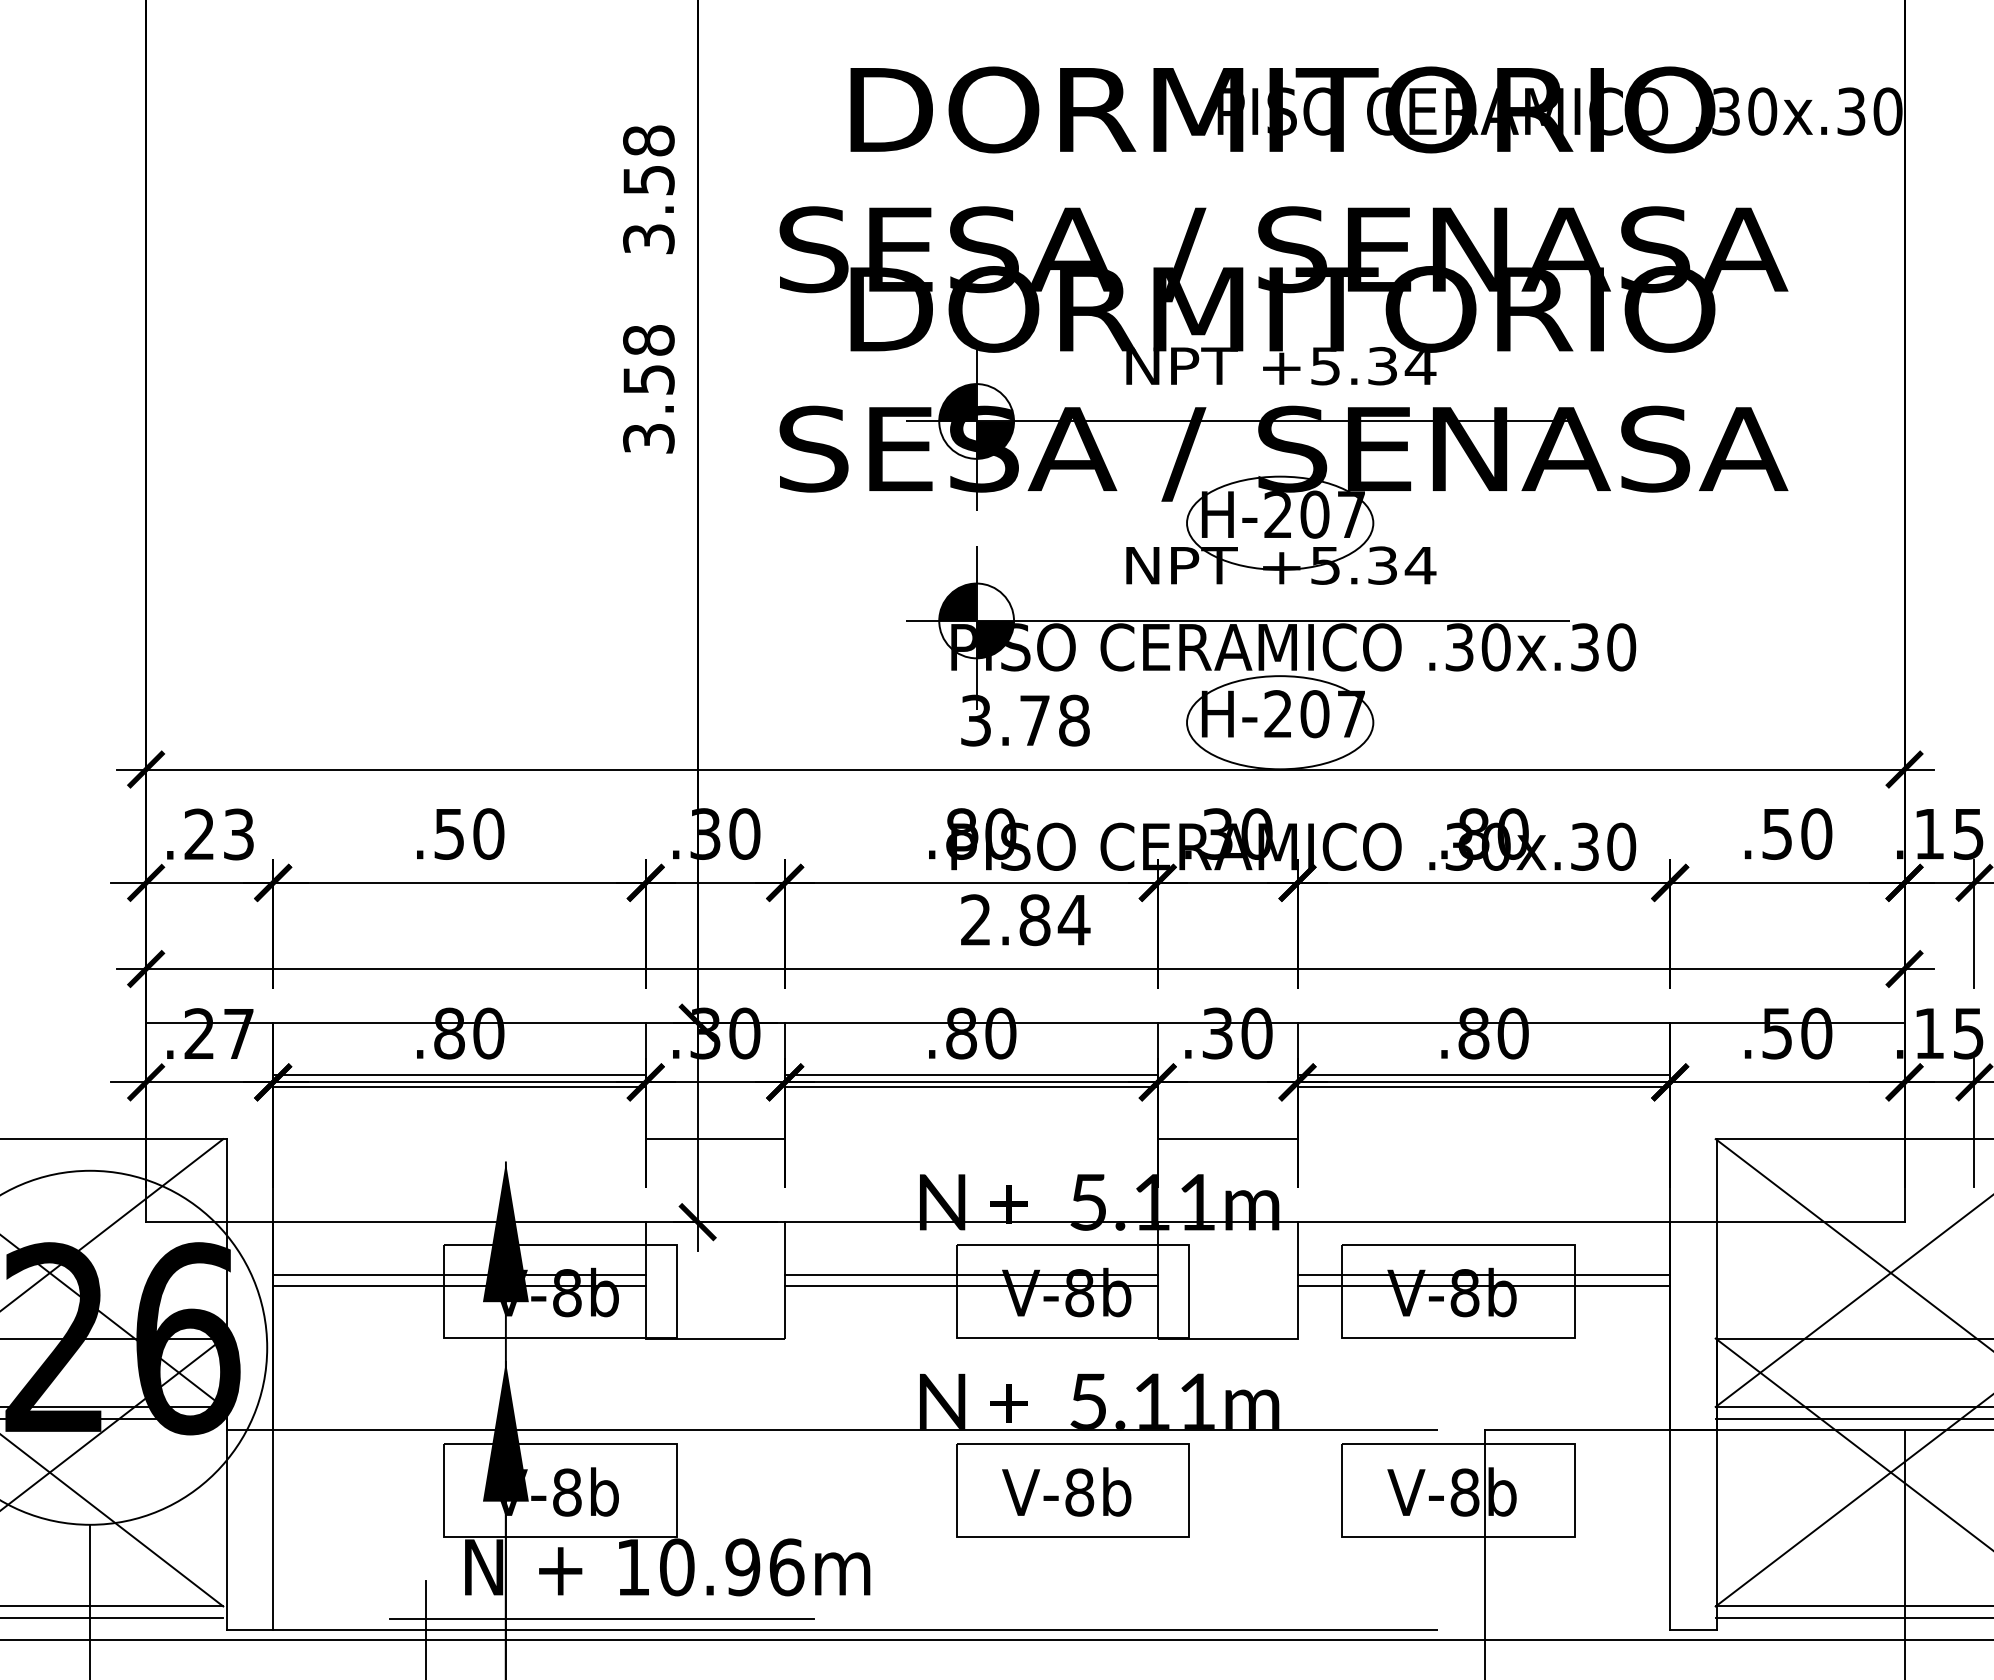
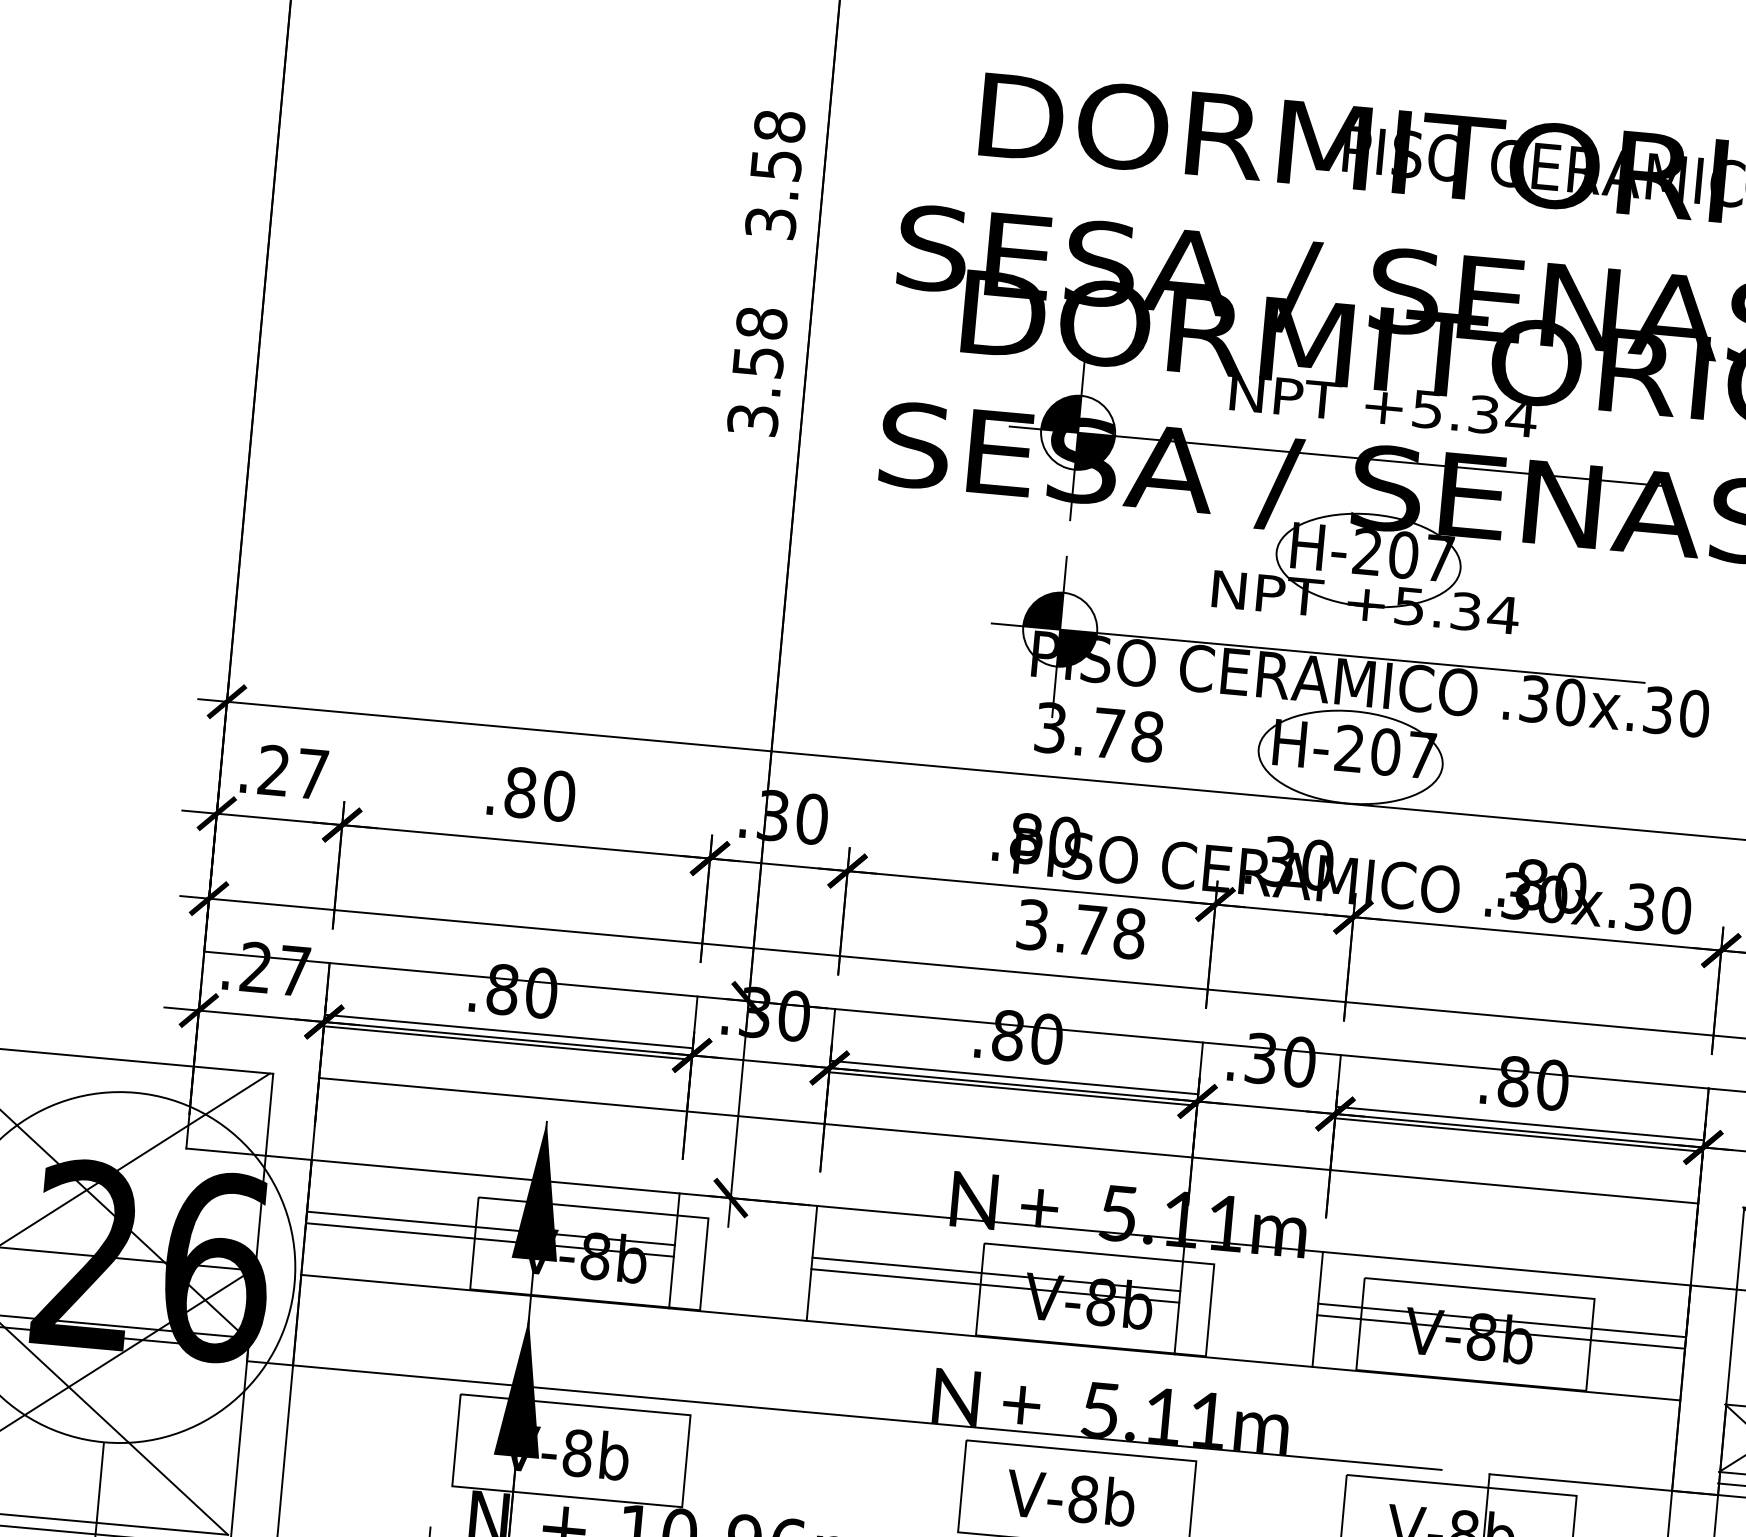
text: (449, 833) -> (520, 792), .50 -> .80
text: (238, 834) -> (312, 774), .23 -> .27
text: (1025, 920) -> (1081, 929), 2.84 -> 3.78
line: (458, 1139) -> (502, 1095), added
line: (971, 1139) -> (1008, 1141), added
line: (1483, 1139) -> (1513, 1187), added
line: (458, 1338) -> (484, 1291), added
line: (971, 1338) -> (990, 1337), added
line: (1483, 1338) -> (1496, 1383), added

